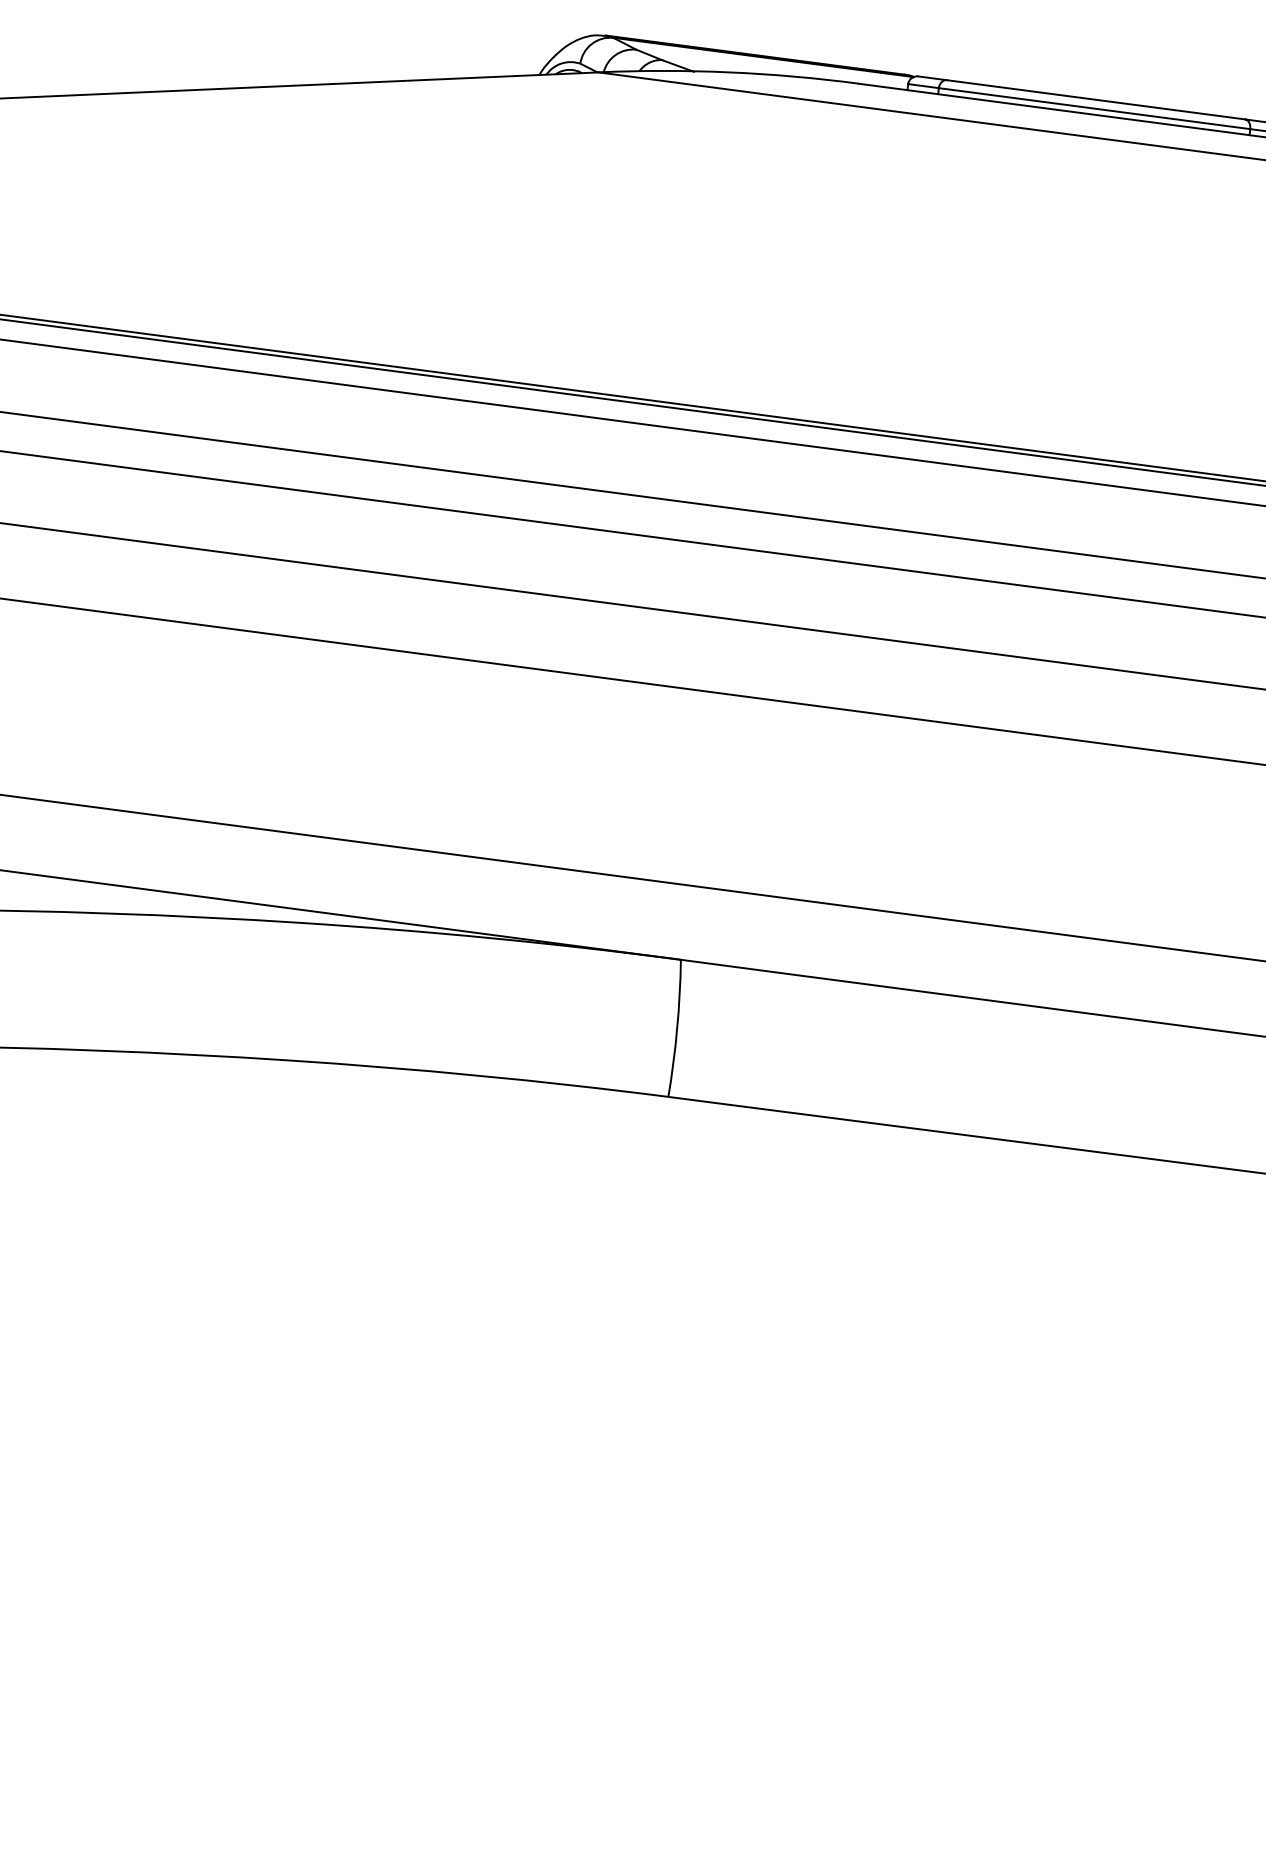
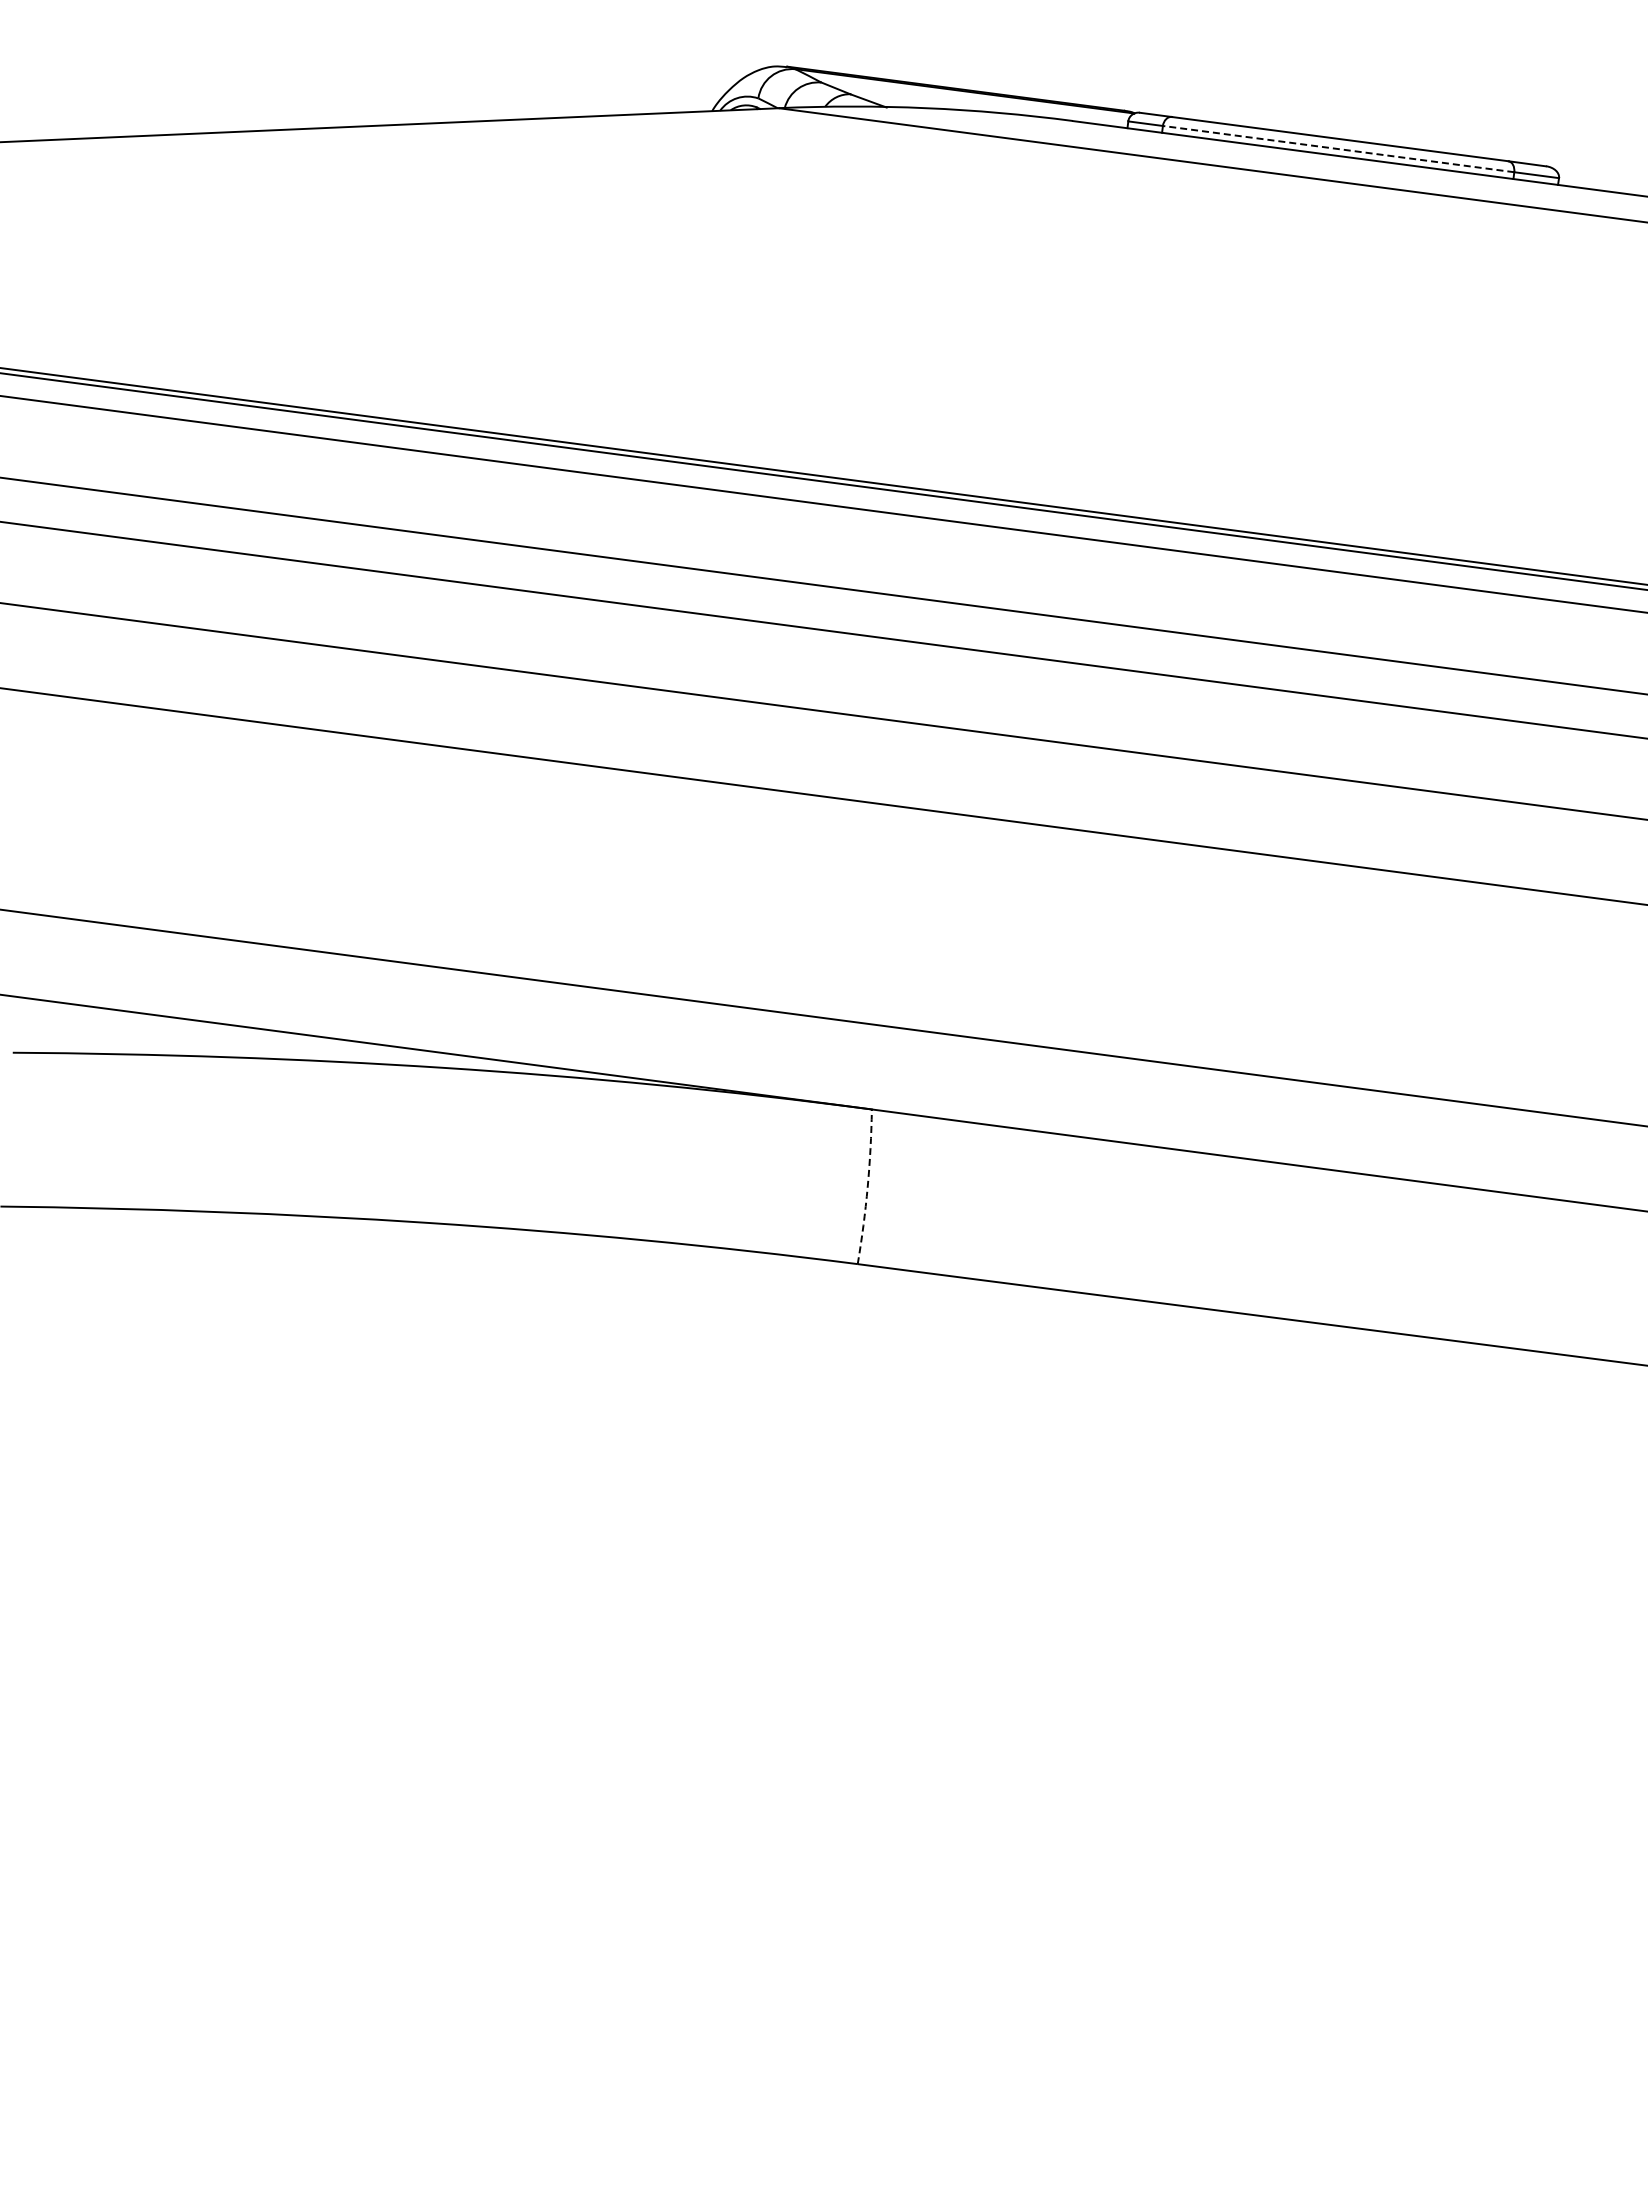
line: (1094, 108) -> (1338, 149), solid -> dashed
arc: (677, 1028) -> (867, 1187), solid -> dashed

